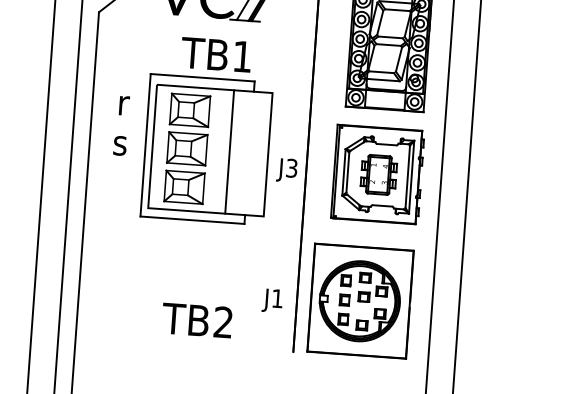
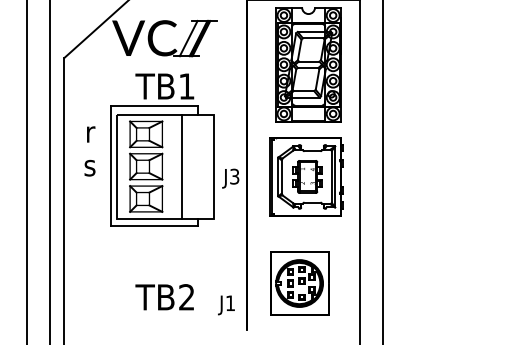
text: (272, 300) -> (226, 305), moved
part: (360, 301) -> (299, 283), size x0.7
text: (196, 320) -> (164, 297), moved

